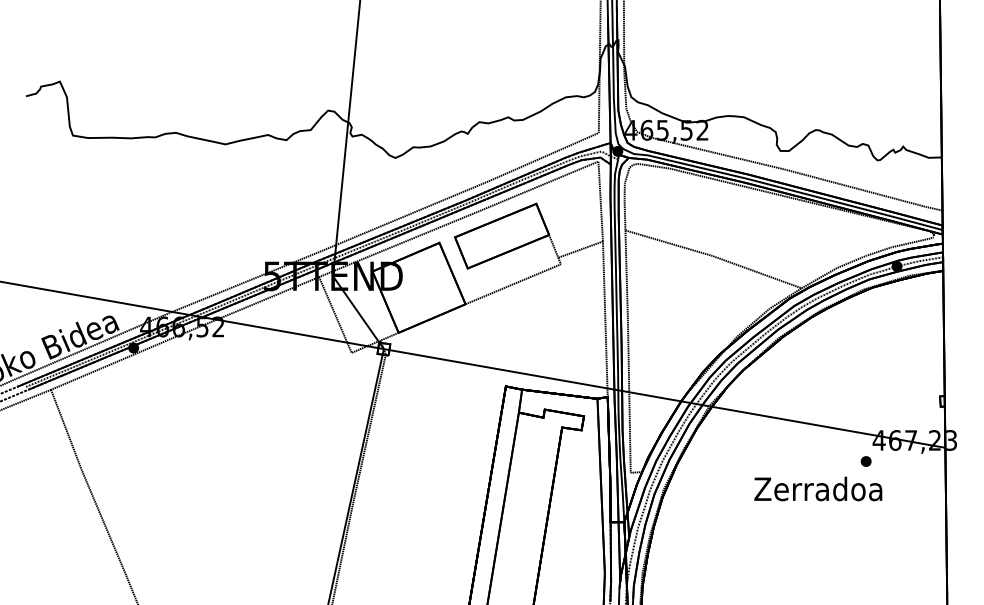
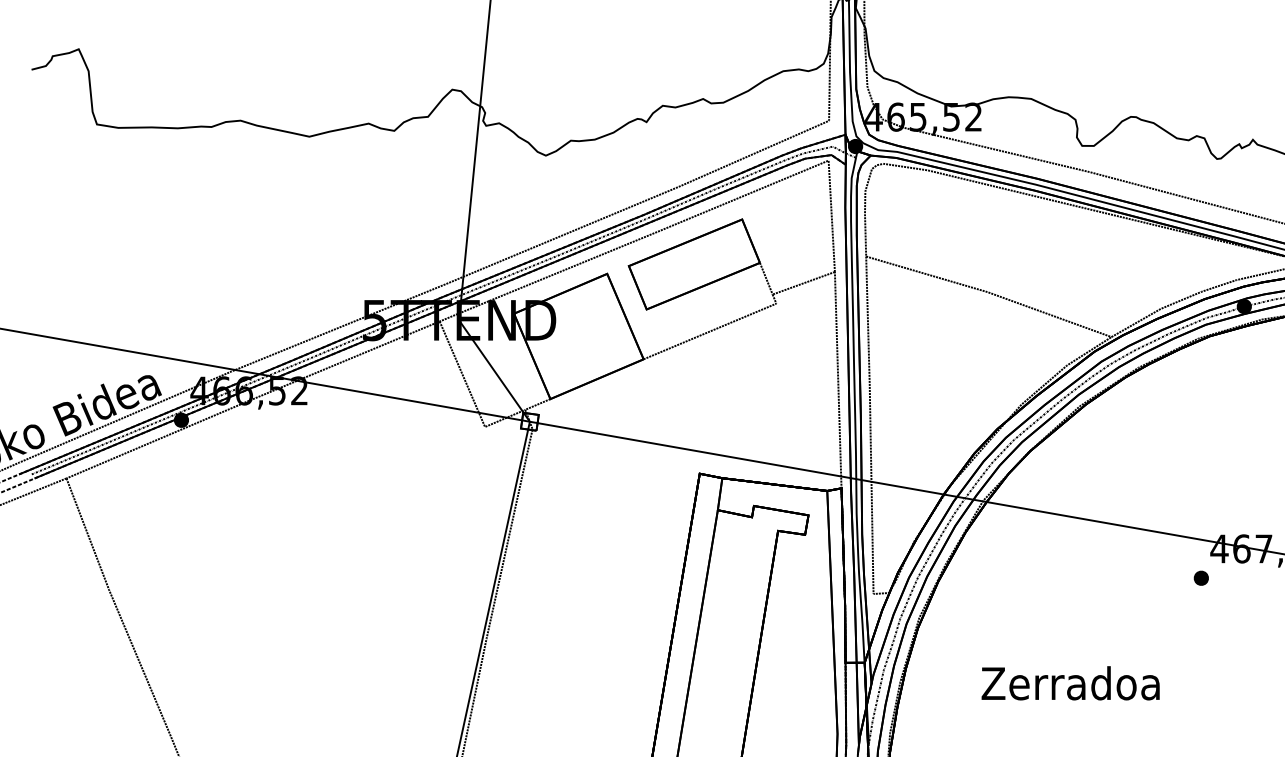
text: (818, 488) -> (1070, 682), moved

